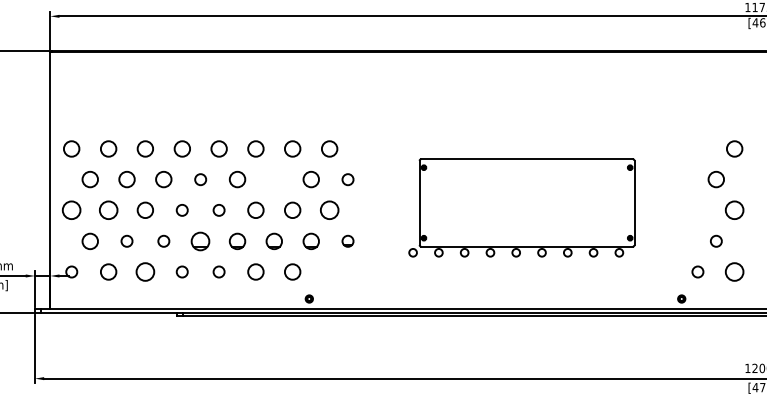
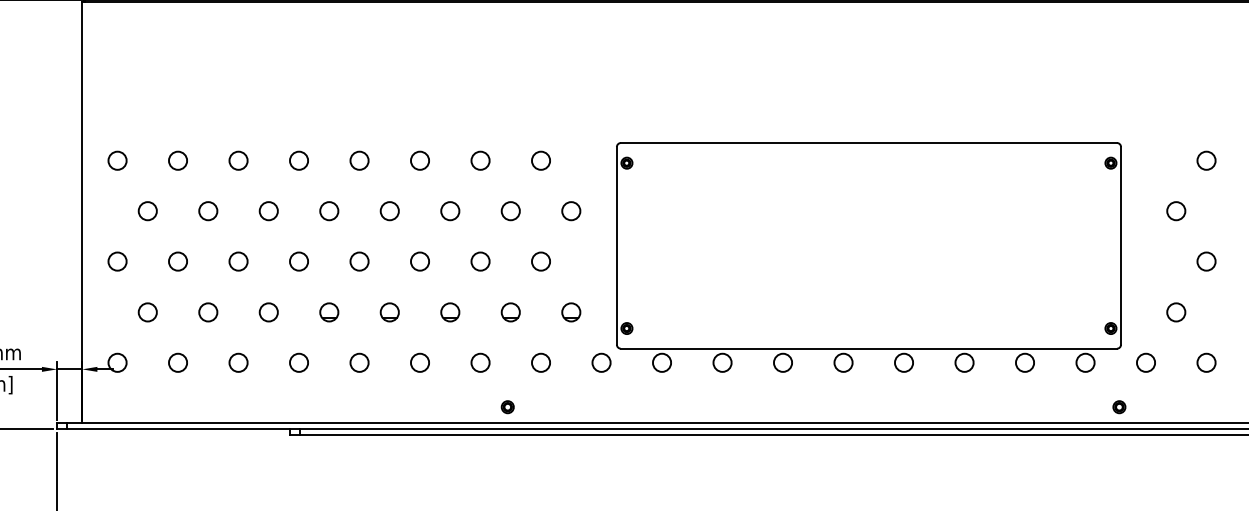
circle: (71, 148) -> (117, 159), size x0.71
circle: (108, 148) -> (177, 159), size x0.71
circle: (145, 148) -> (238, 159), size x0.71
circle: (181, 148) -> (297, 159), size x0.71
circle: (218, 148) -> (358, 159), size x0.71
circle: (255, 148) -> (419, 159), size x0.71
circle: (292, 148) -> (480, 159), size x0.71
circle: (329, 148) -> (540, 159), size x0.71
circle: (734, 148) -> (1206, 159), size x0.71
circle: (89, 179) -> (146, 210), size x0.71
circle: (126, 179) -> (207, 210), size x0.71
circle: (163, 179) -> (268, 210), size x0.71
circle: (237, 179) -> (389, 210), size x0.71
circle: (274, 179) -> (450, 210), added
circle: (310, 179) -> (509, 210), size x0.71
circle: (716, 179) -> (1176, 210), size x0.71
part: (521, 207) -> (856, 256), size x1.43
circle: (71, 210) -> (117, 261), size x0.62
circle: (108, 210) -> (177, 261), size x0.62
circle: (145, 210) -> (238, 261), size x0.71
circle: (255, 210) -> (419, 261), size x0.71
circle: (292, 210) -> (480, 261), size x0.71
circle: (329, 210) -> (540, 261), size x0.62
circle: (734, 210) -> (1206, 261), size x0.62
circle: (89, 240) -> (146, 311), size x0.71
circle: (200, 240) -> (328, 311), size x0.62
circle: (237, 240) -> (389, 311), size x0.71
circle: (274, 240) -> (450, 311), size x0.71
circle: (310, 240) -> (509, 311), size x0.71
circle: (108, 271) -> (177, 361), size x0.71
circle: (145, 271) -> (238, 361), size x0.62
circle: (255, 271) -> (419, 361), size x0.71
circle: (292, 271) -> (480, 361), size x0.71
circle: (329, 271) -> (540, 361), added
circle: (734, 271) -> (1206, 361), size x0.62

